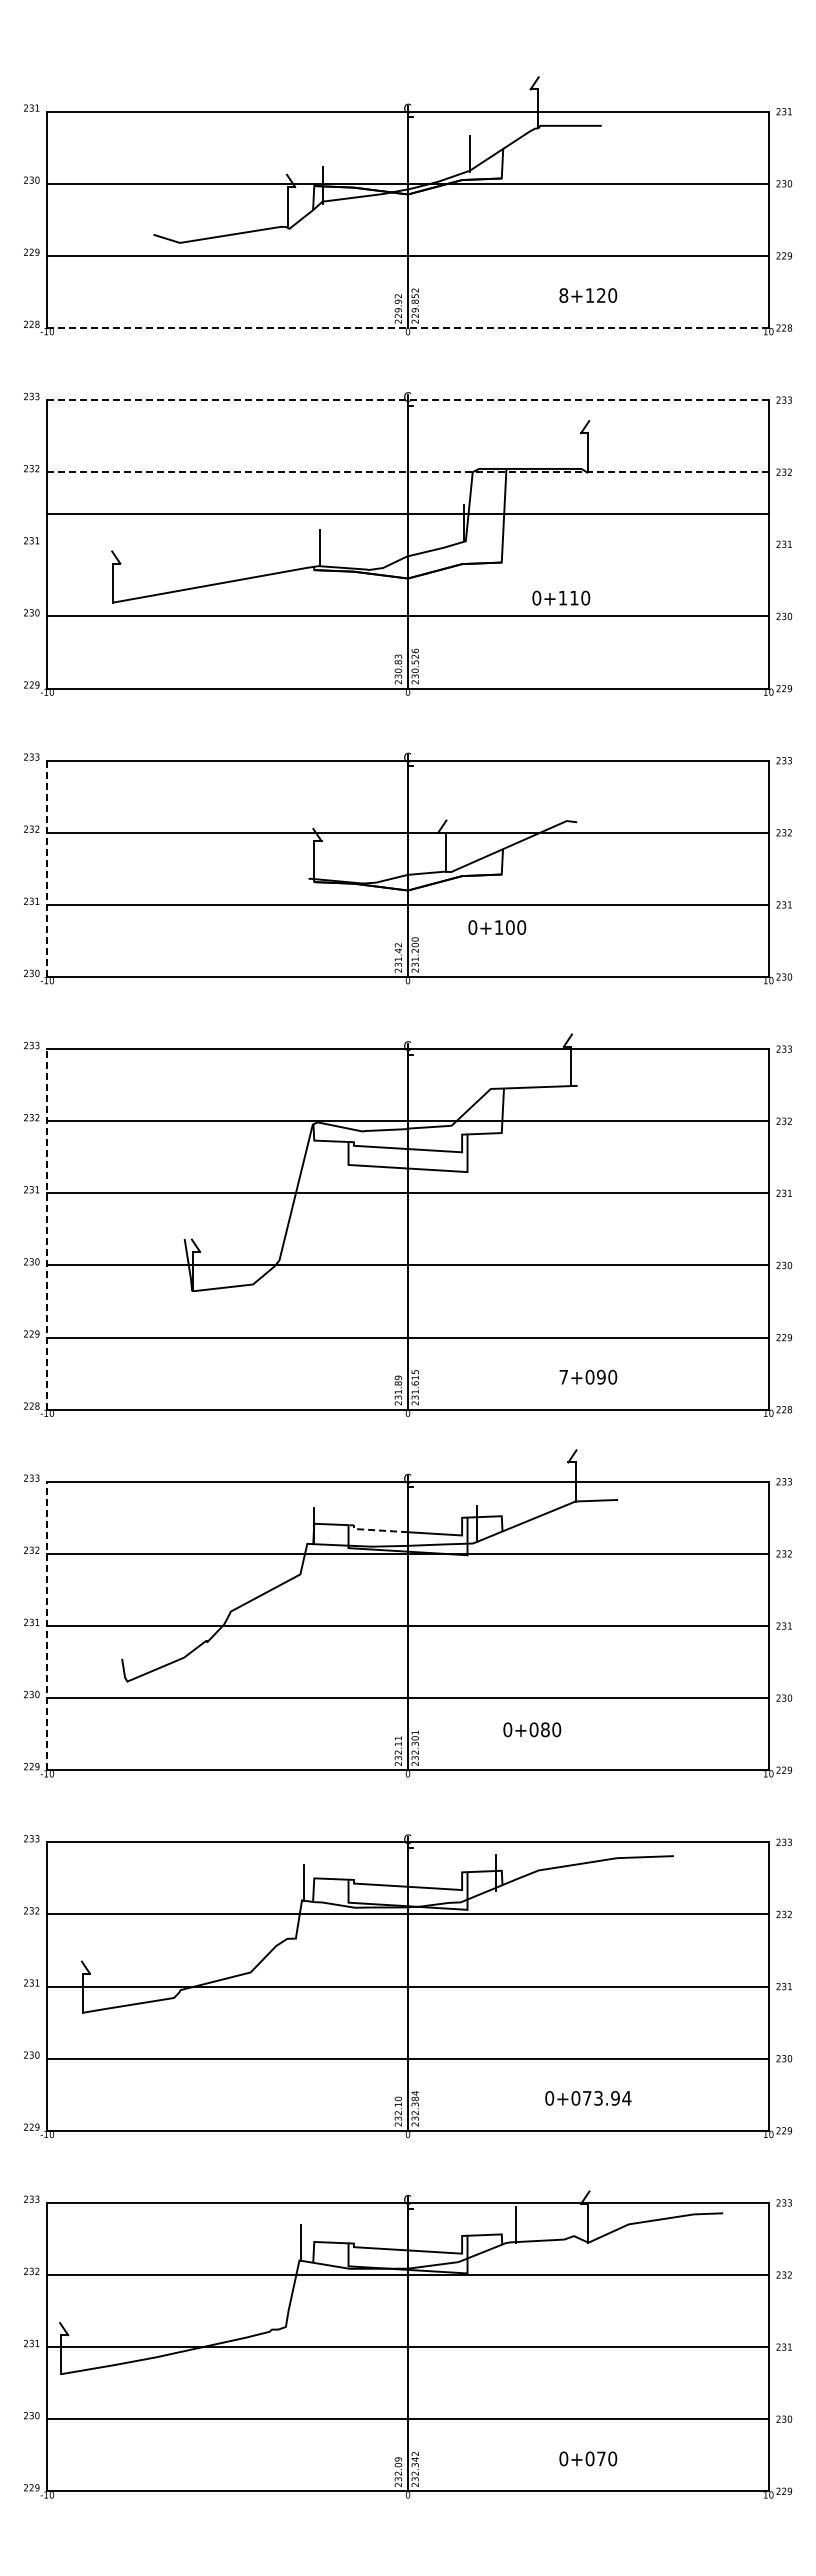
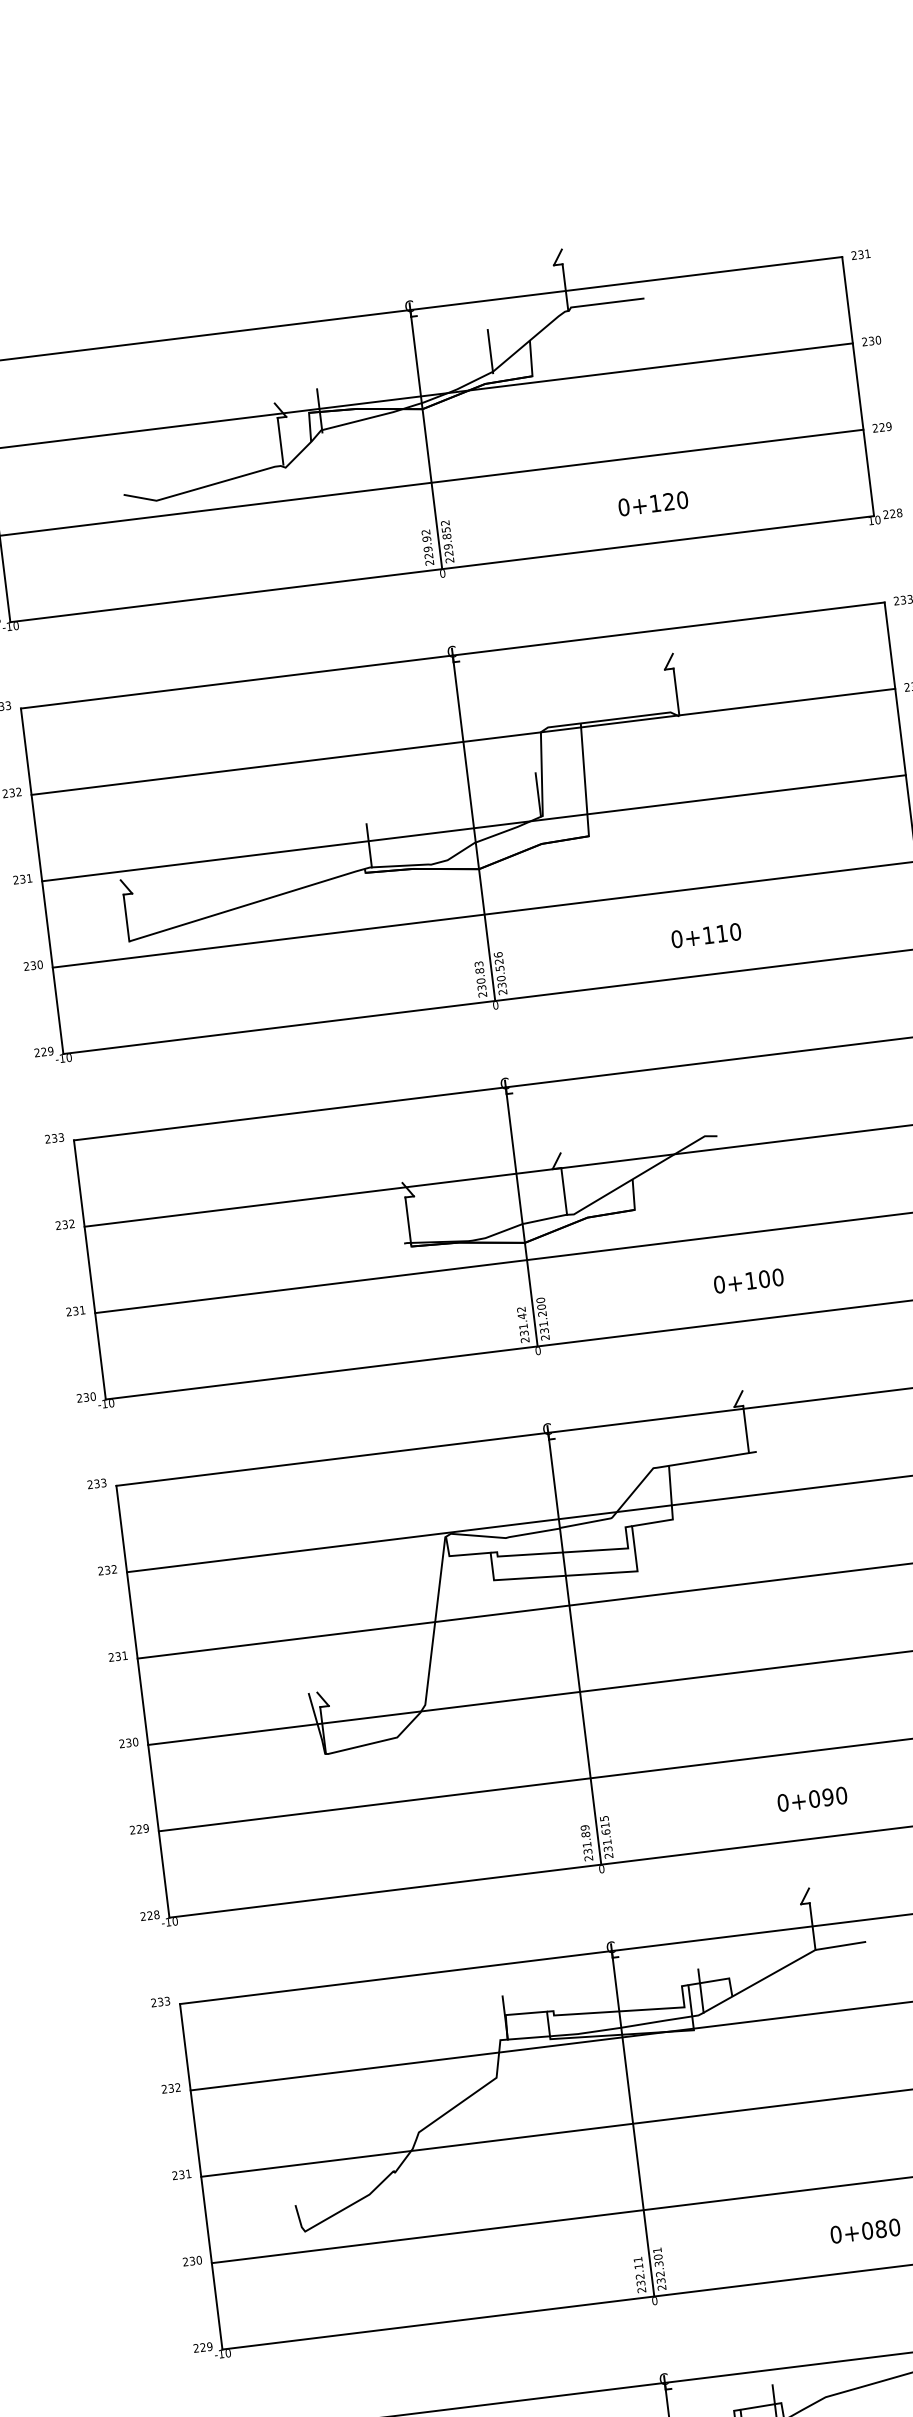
text: (563, 295) -> (623, 507), 8+120 -> 0+120
line: (408, 328) -> (442, 569), dashed -> solid
line: (408, 400) -> (453, 655), dashed -> solid
line: (408, 472) -> (464, 742), dashed -> solid
line: (407, 514) -> (473, 828), moved
text: (561, 597) -> (706, 934), moved
line: (47, 868) -> (89, 1269), dashed -> solid
text: (497, 927) -> (749, 1280), moved
line: (47, 1228) -> (142, 1700), dashed -> solid
text: (563, 1376) -> (782, 1802), 7+090 -> 0+090
line: (374, 1530) -> (578, 2014), dashed -> solid
line: (47, 1625) -> (201, 2176), dashed -> solid
text: (532, 1729) -> (865, 2230), moved

